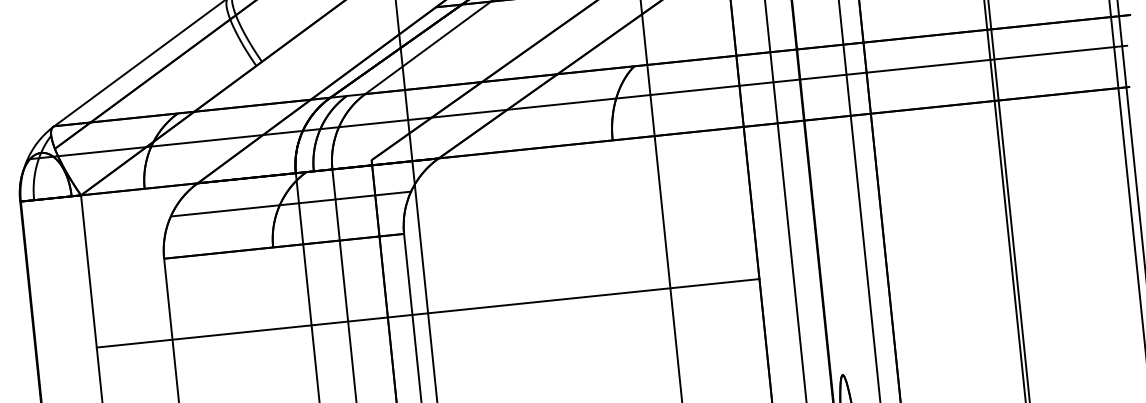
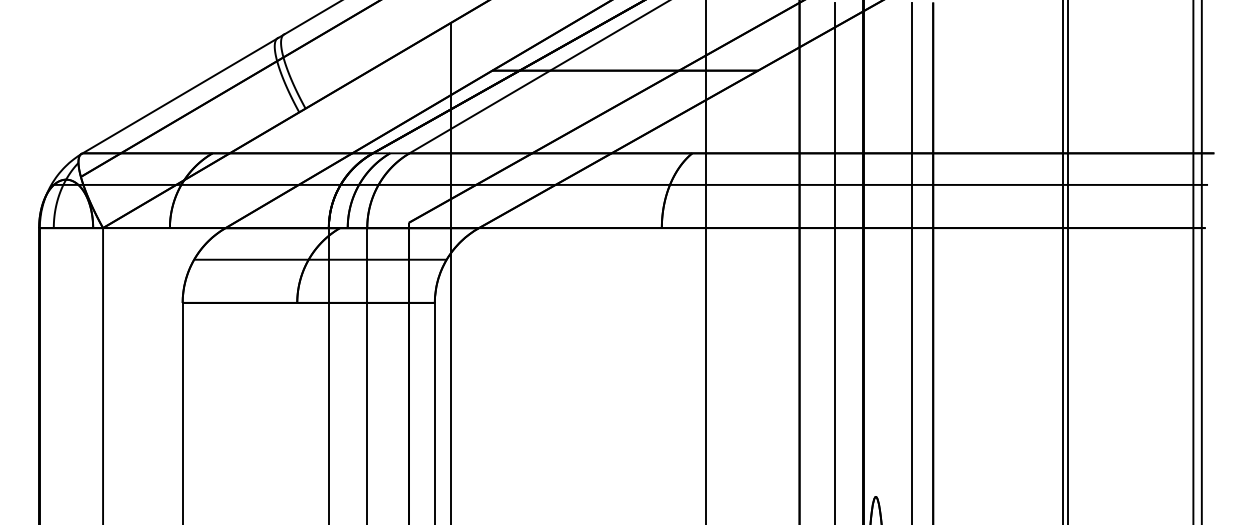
line: (428, 313) -> (451, 388), removed

